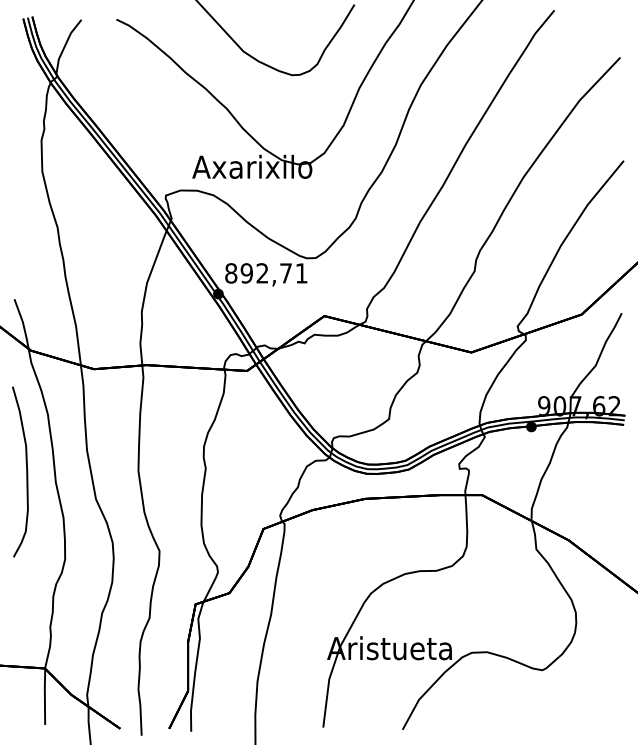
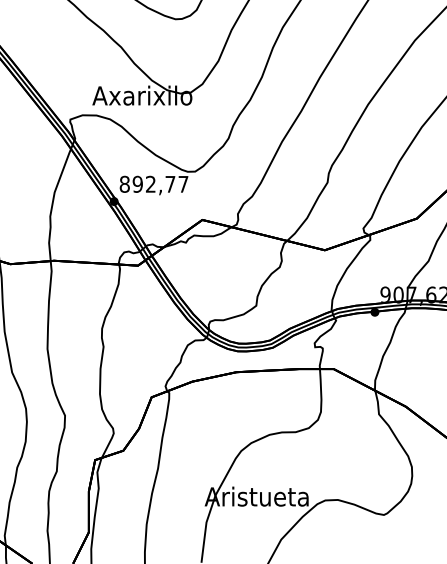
text: (301, 273) -> (183, 184), 892,71 -> 892,77

